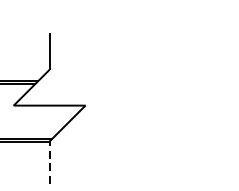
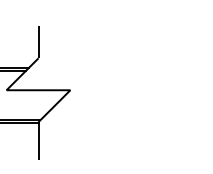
line: (49, 162) -> (38, 140), dashed -> solid

